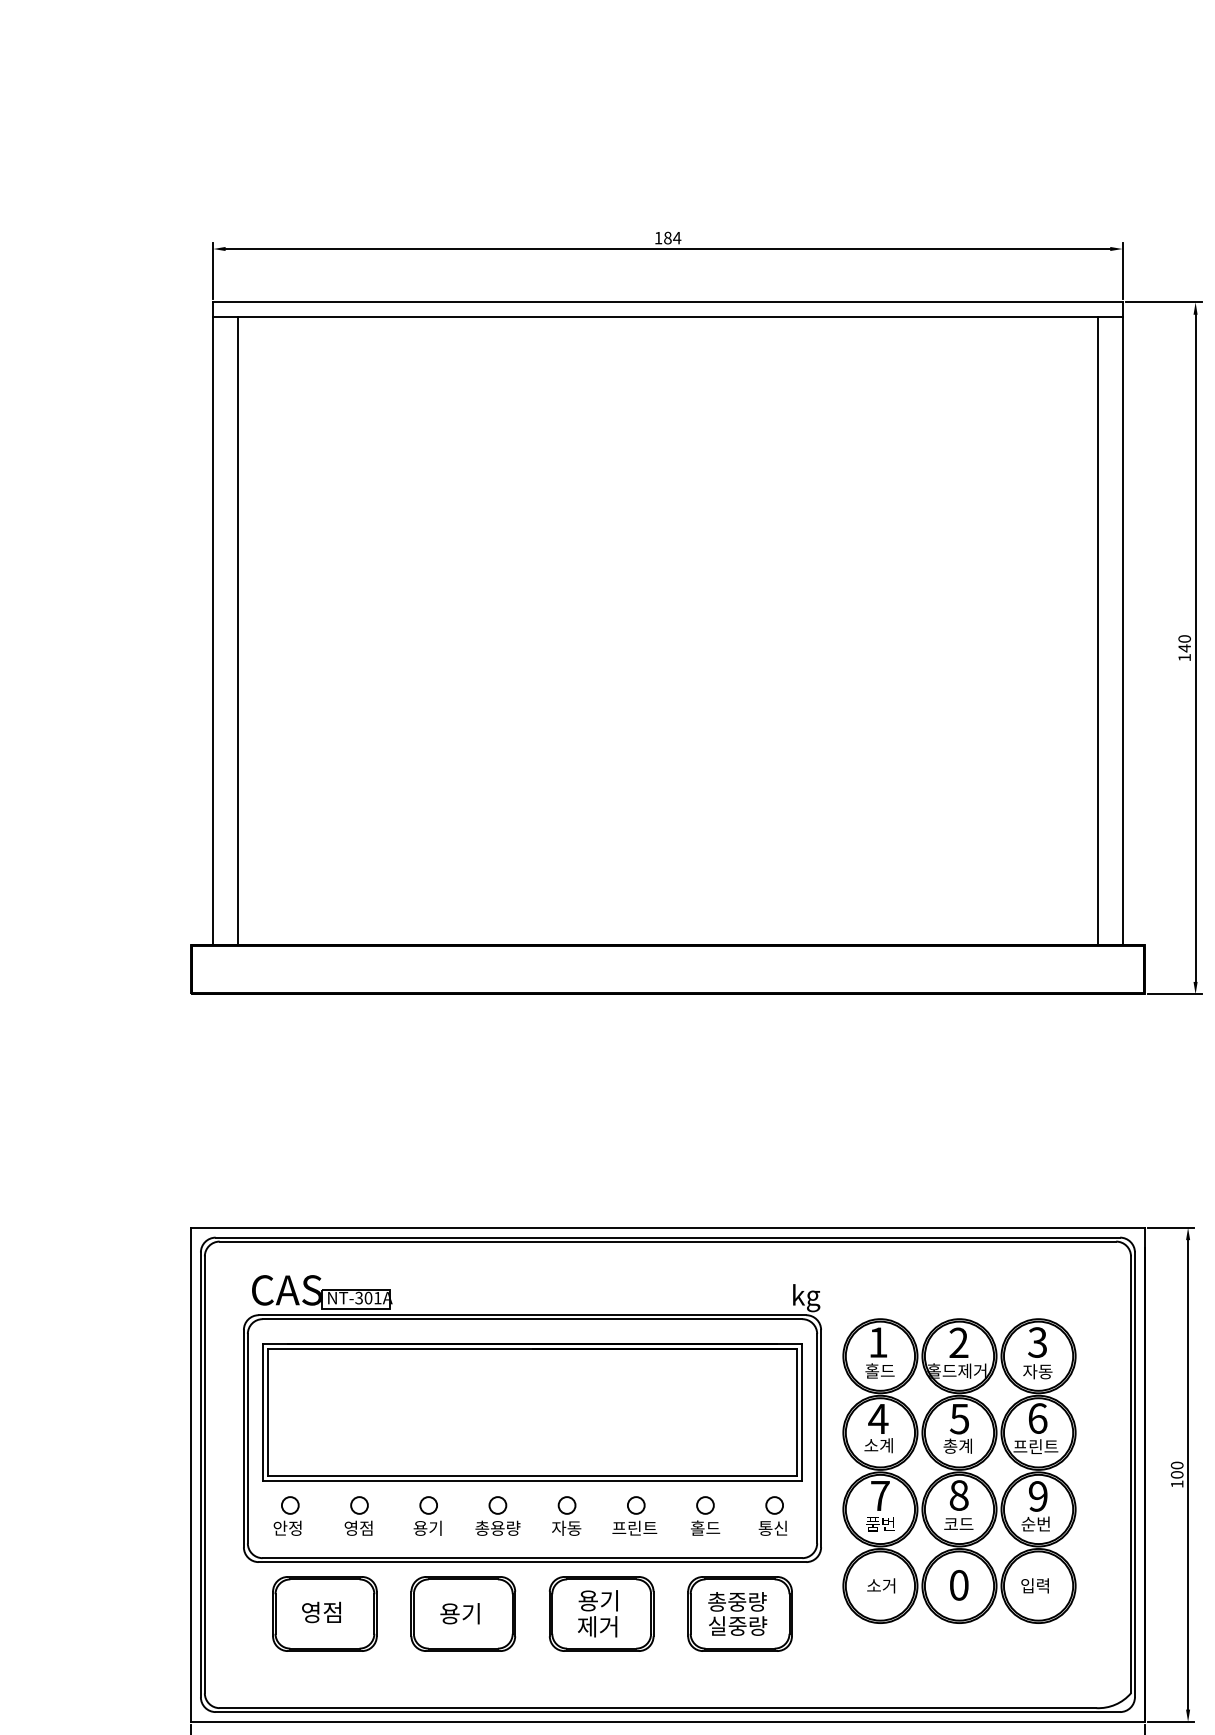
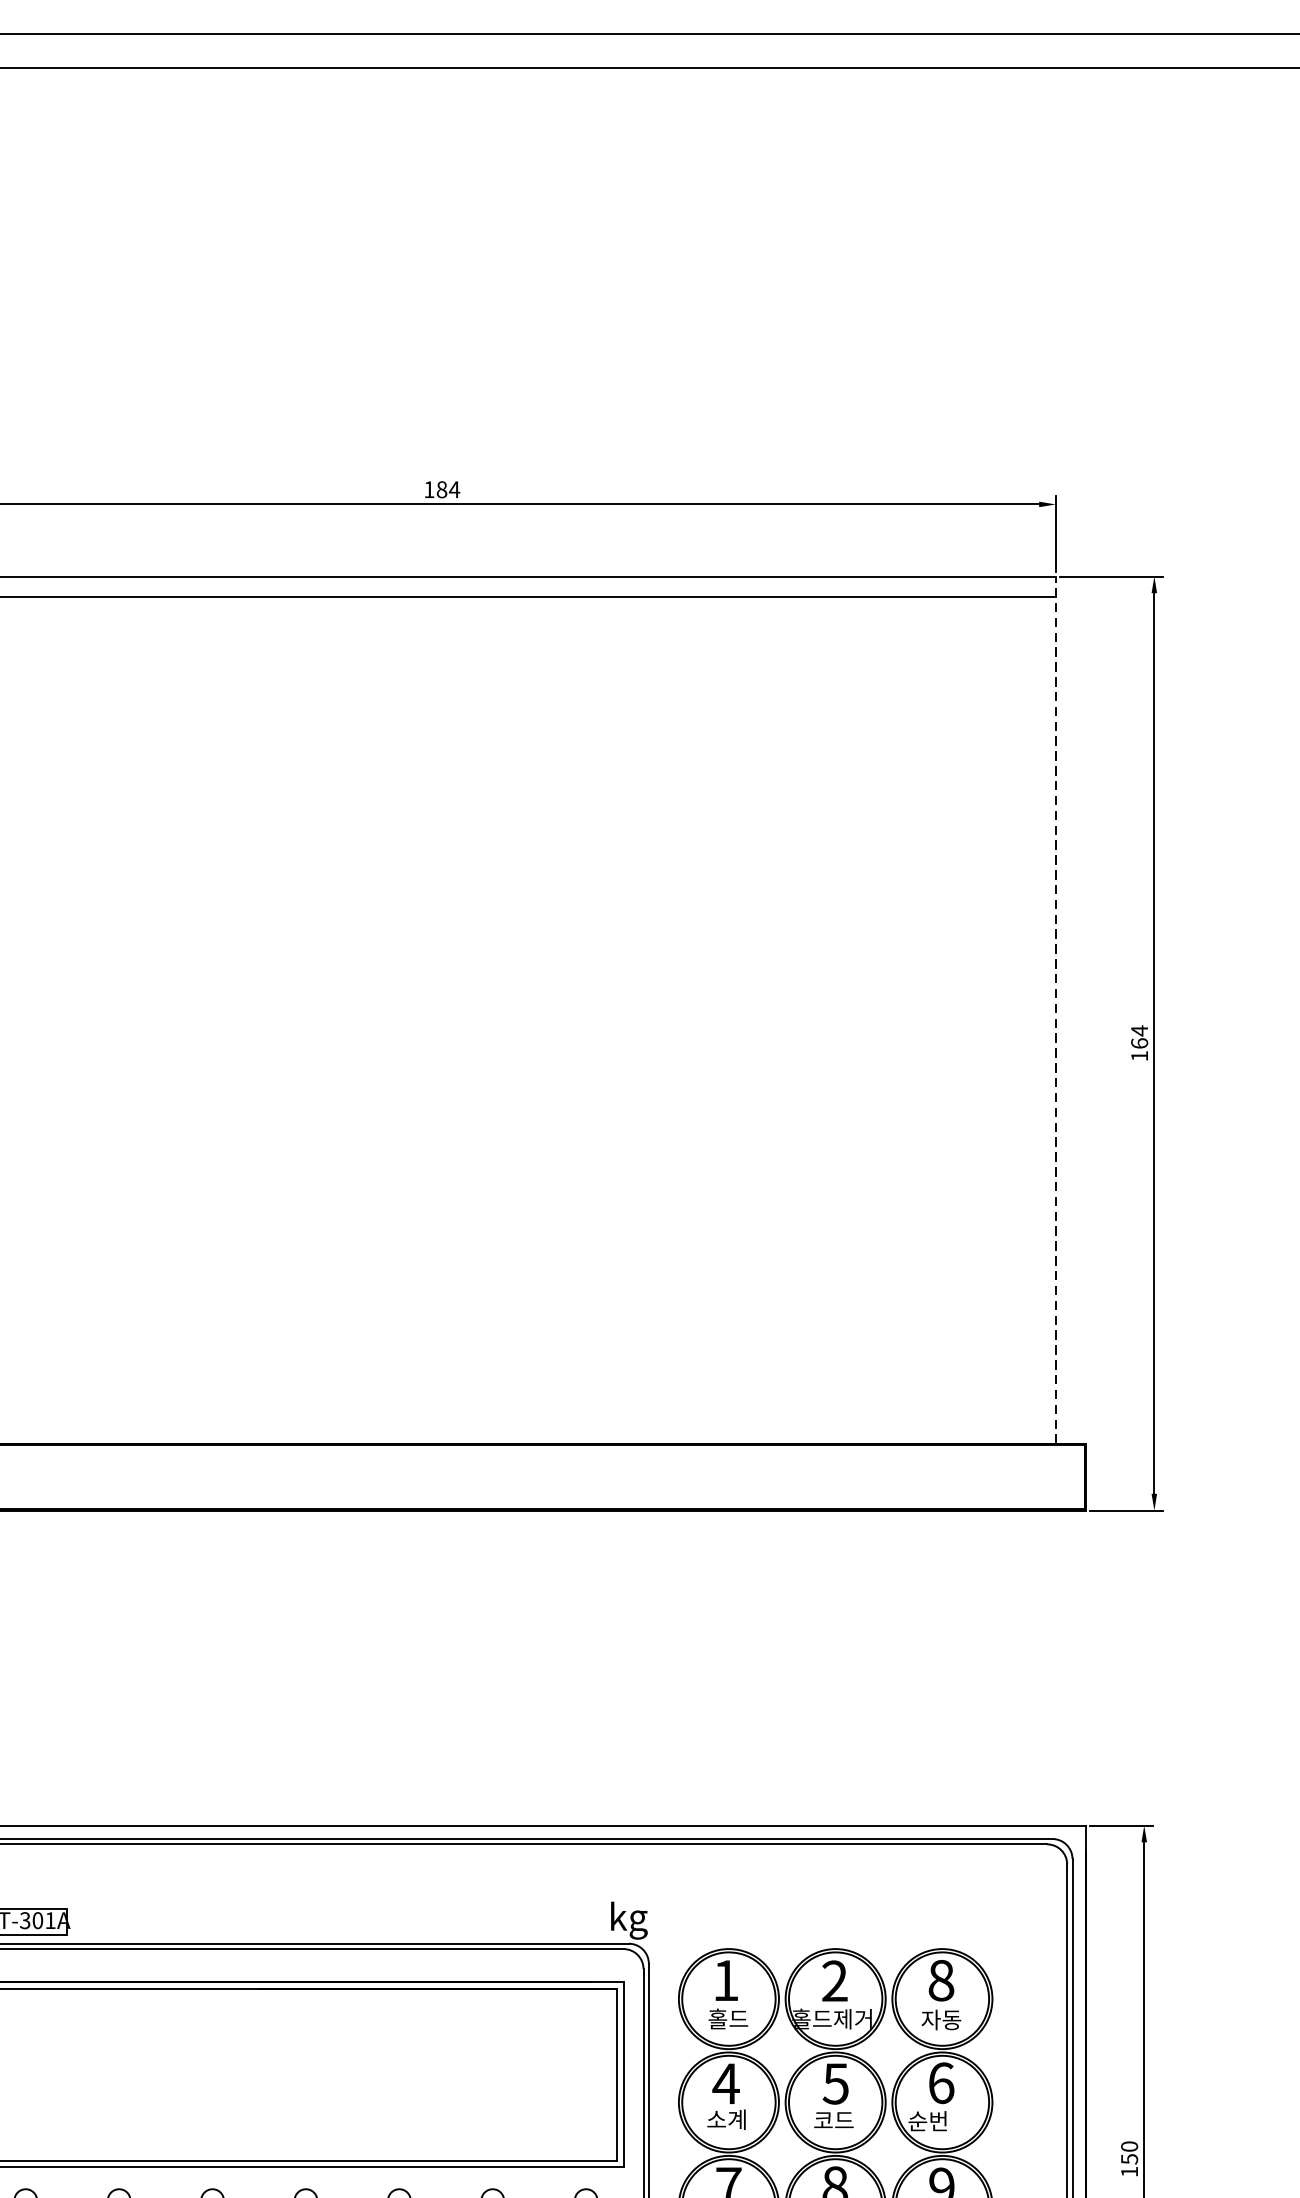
line: (1122, 623) -> (1055, 1009), solid -> dashed
line: (1097, 630) -> (1021, 1019), removed
text: (1184, 643) -> (1139, 1036), 140 -> 164
text: (1037, 1342) -> (940, 1980), 3 -> 8
text: (957, 1445) -> (832, 2119), 총계 -> 코드
text: (1035, 1446) -> (938, 2120), 프린트 -> 순번
text: (1176, 1474) -> (1128, 2158), 100 -> 150

